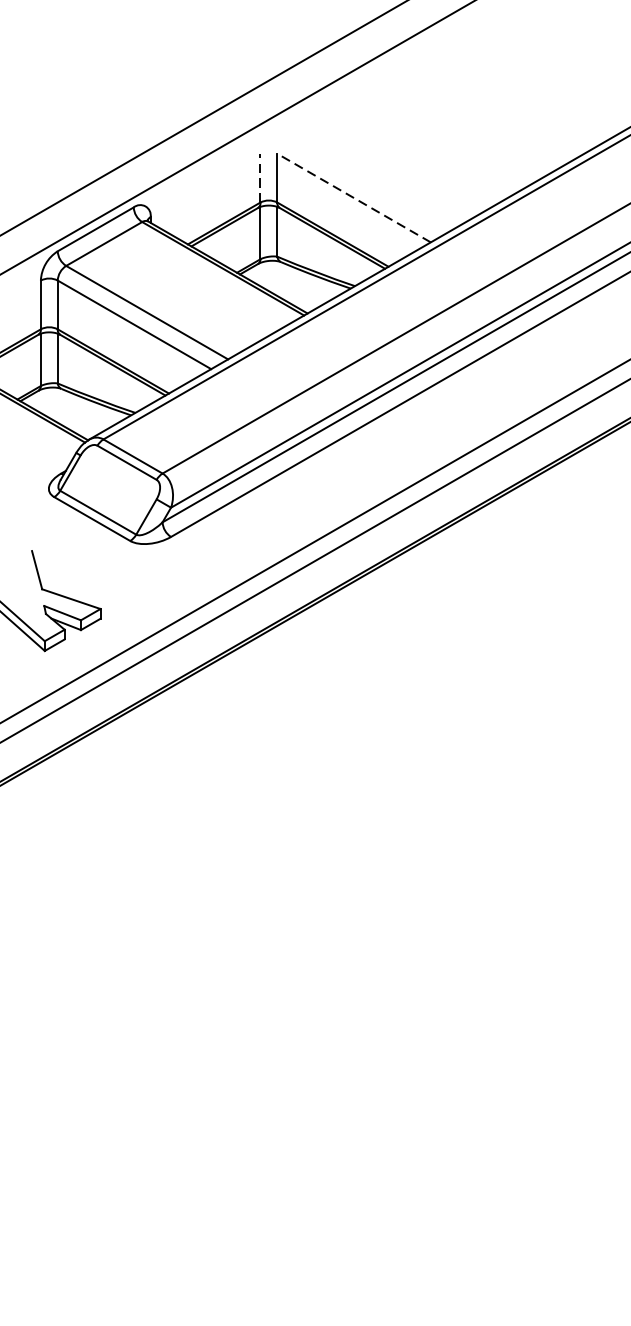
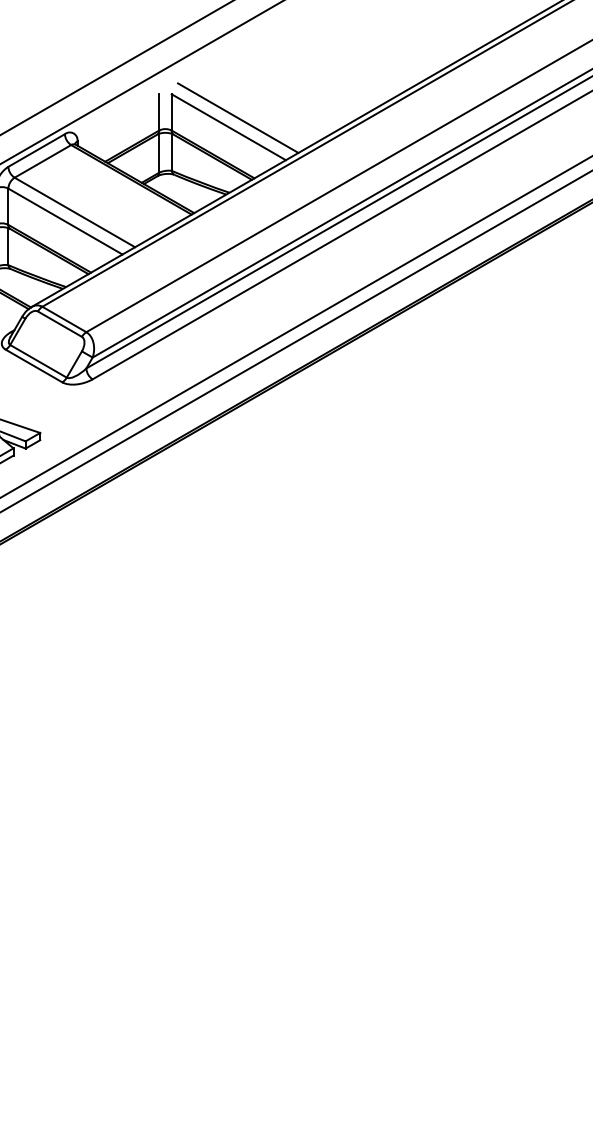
line: (260, 176) -> (159, 111), dashed -> solid
line: (367, 184) -> (238, 117), added
line: (353, 198) -> (228, 127), dashed -> solid

